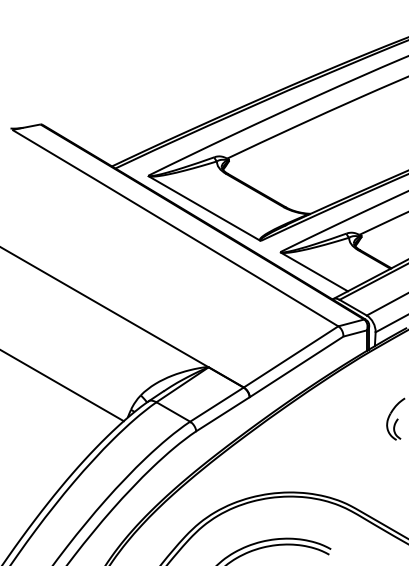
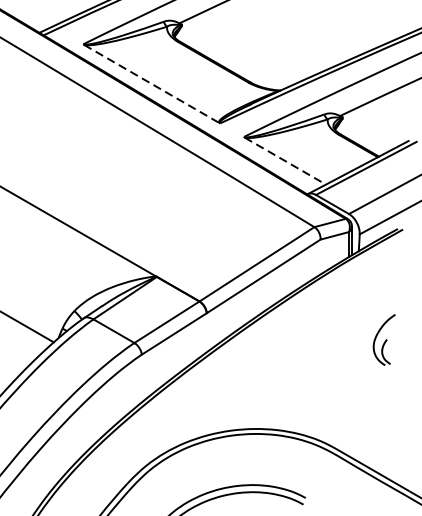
line: (204, 208) -> (151, 83), solid -> dashed
line: (314, 271) -> (285, 160), solid -> dashed

